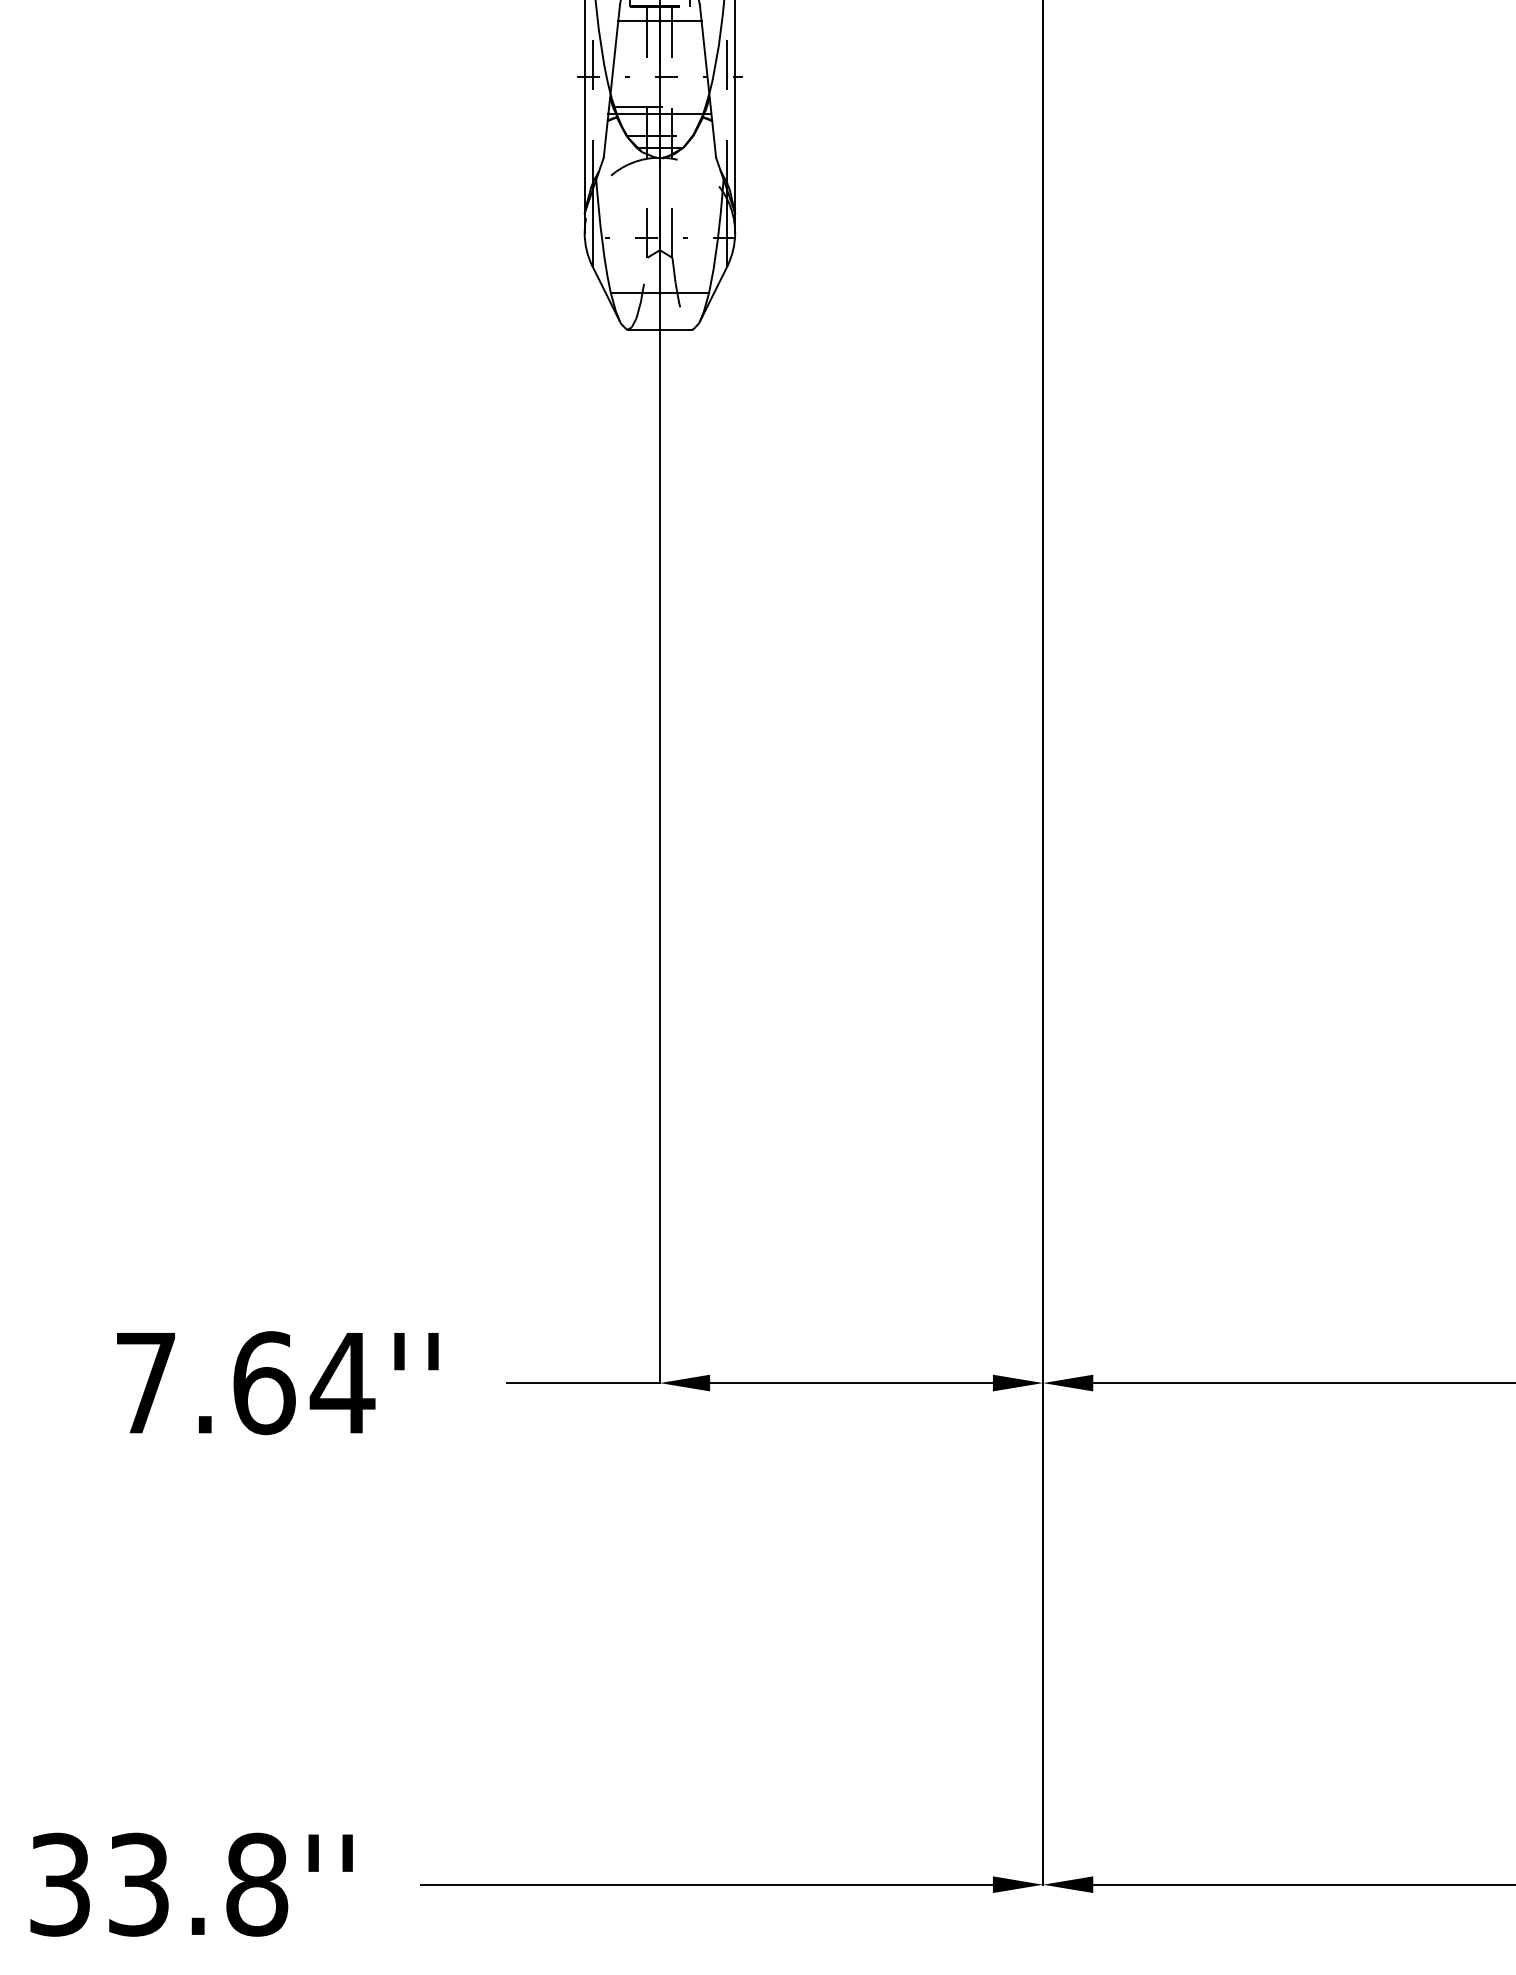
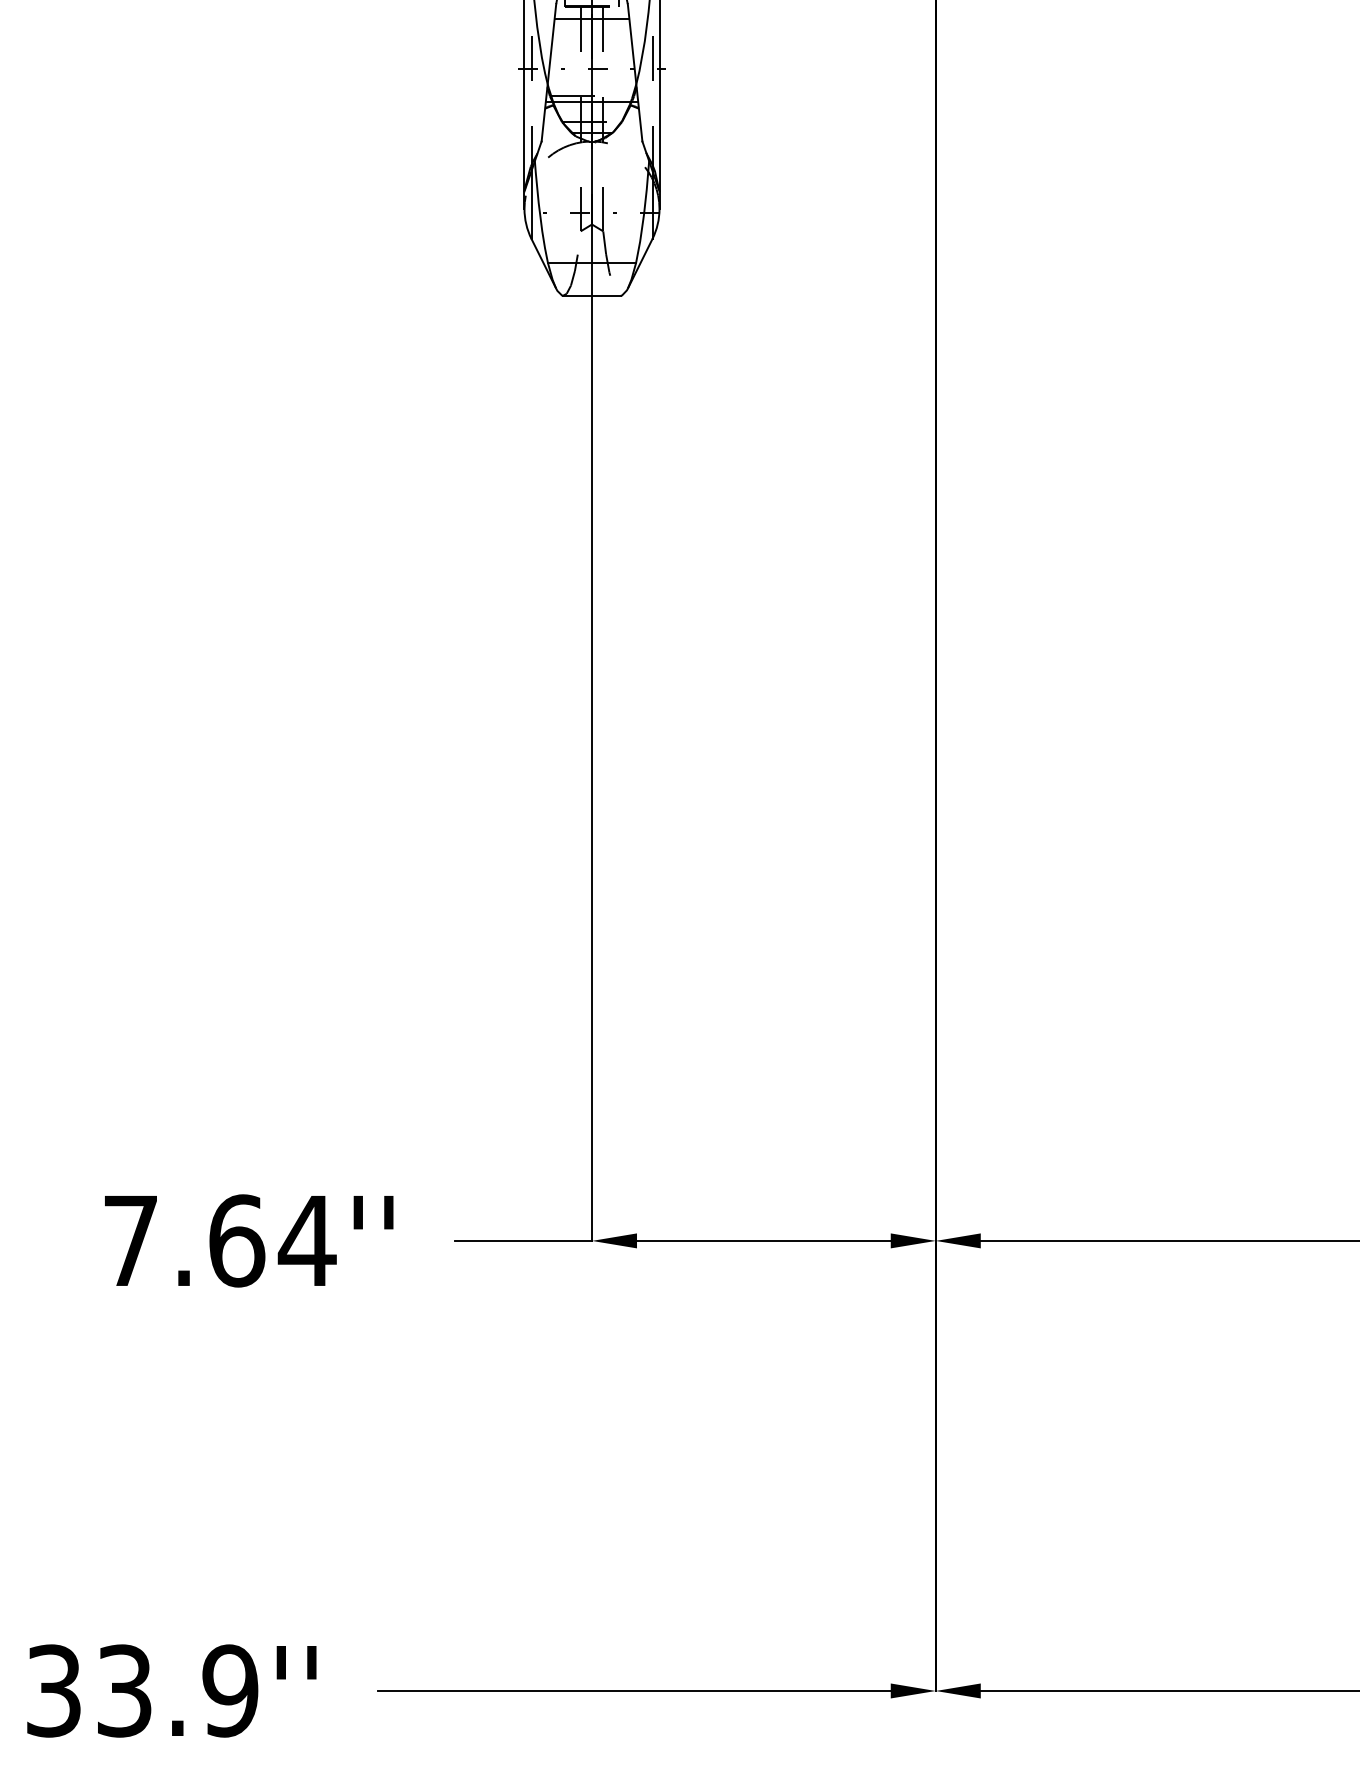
text: (256, 1884) -> (230, 1690), 33.8'' -> 33.9''

